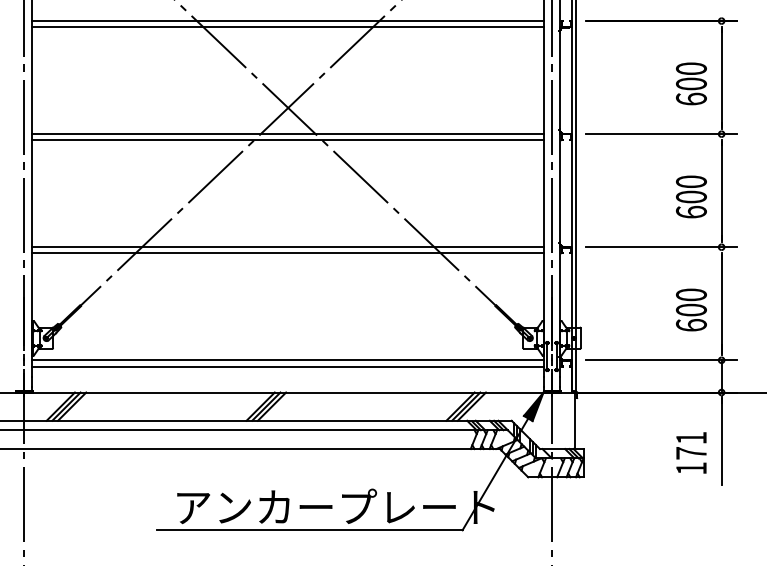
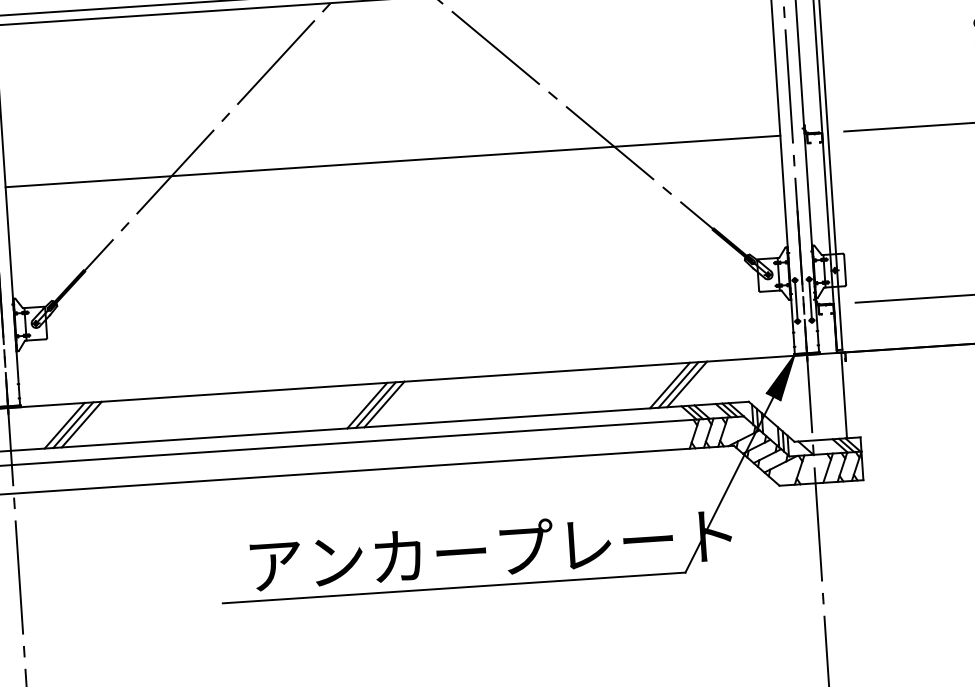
line: (288, 253) -> (394, 170), removed
line: (288, 360) -> (404, 332), removed
line: (288, 366) -> (405, 342), removed

